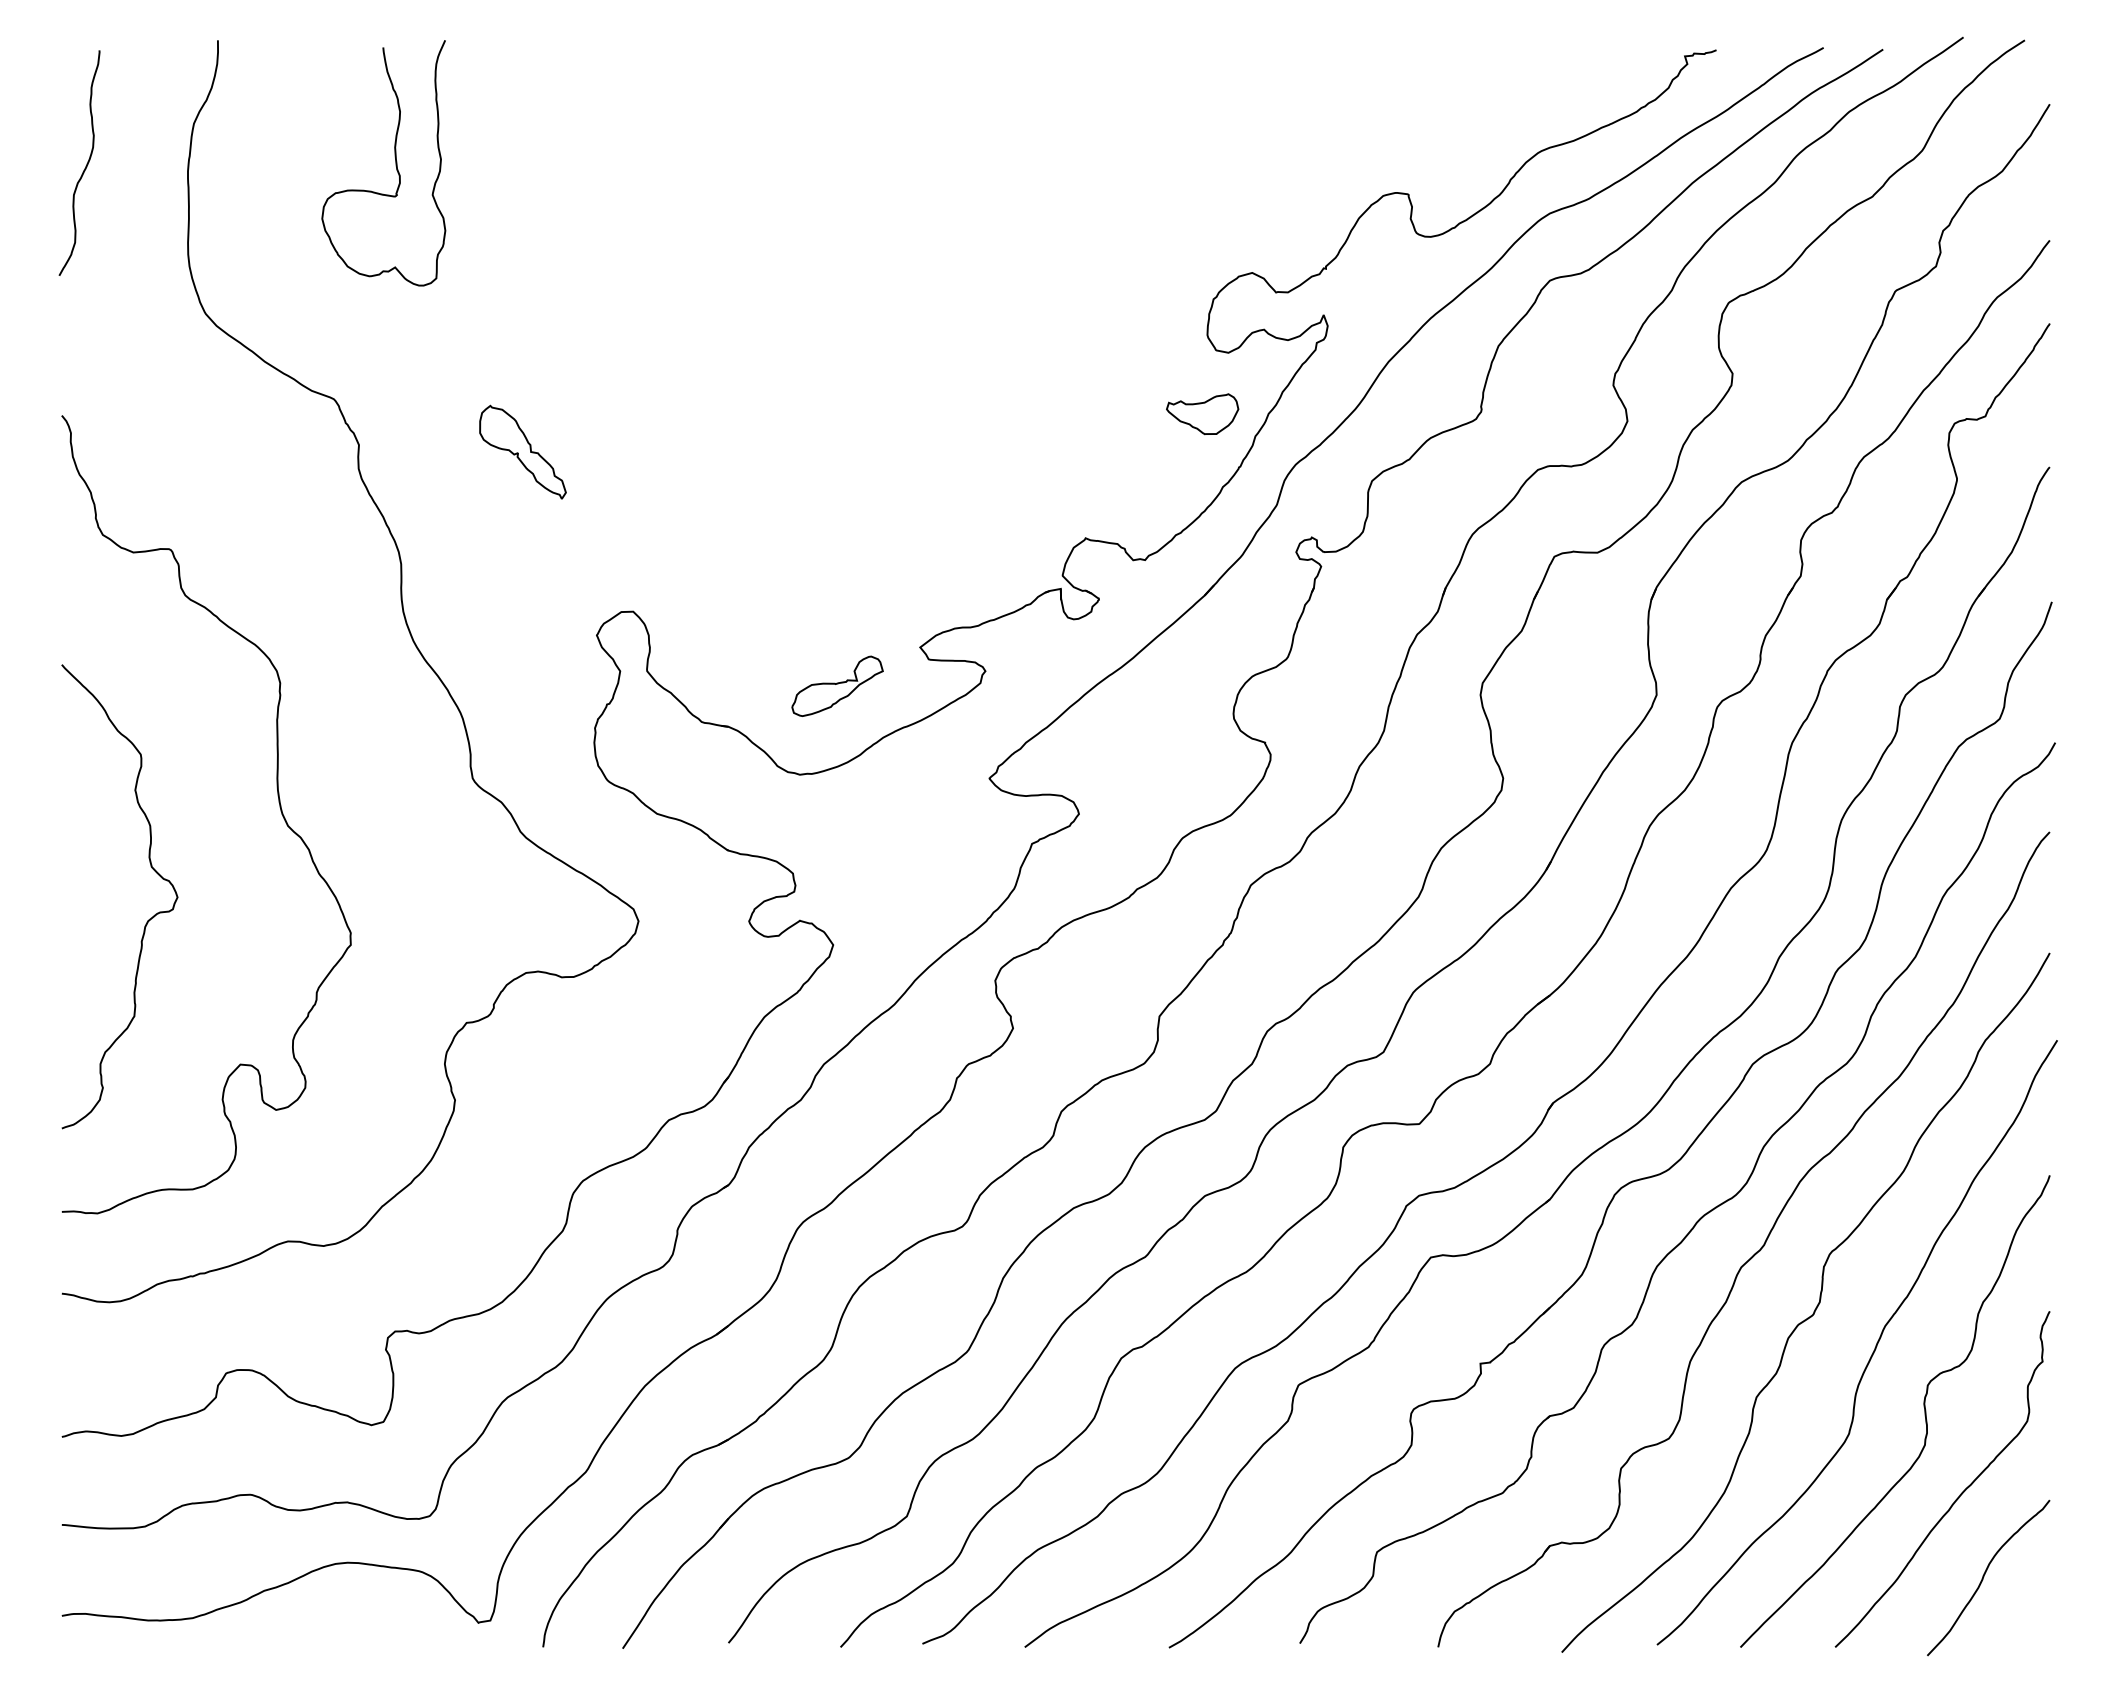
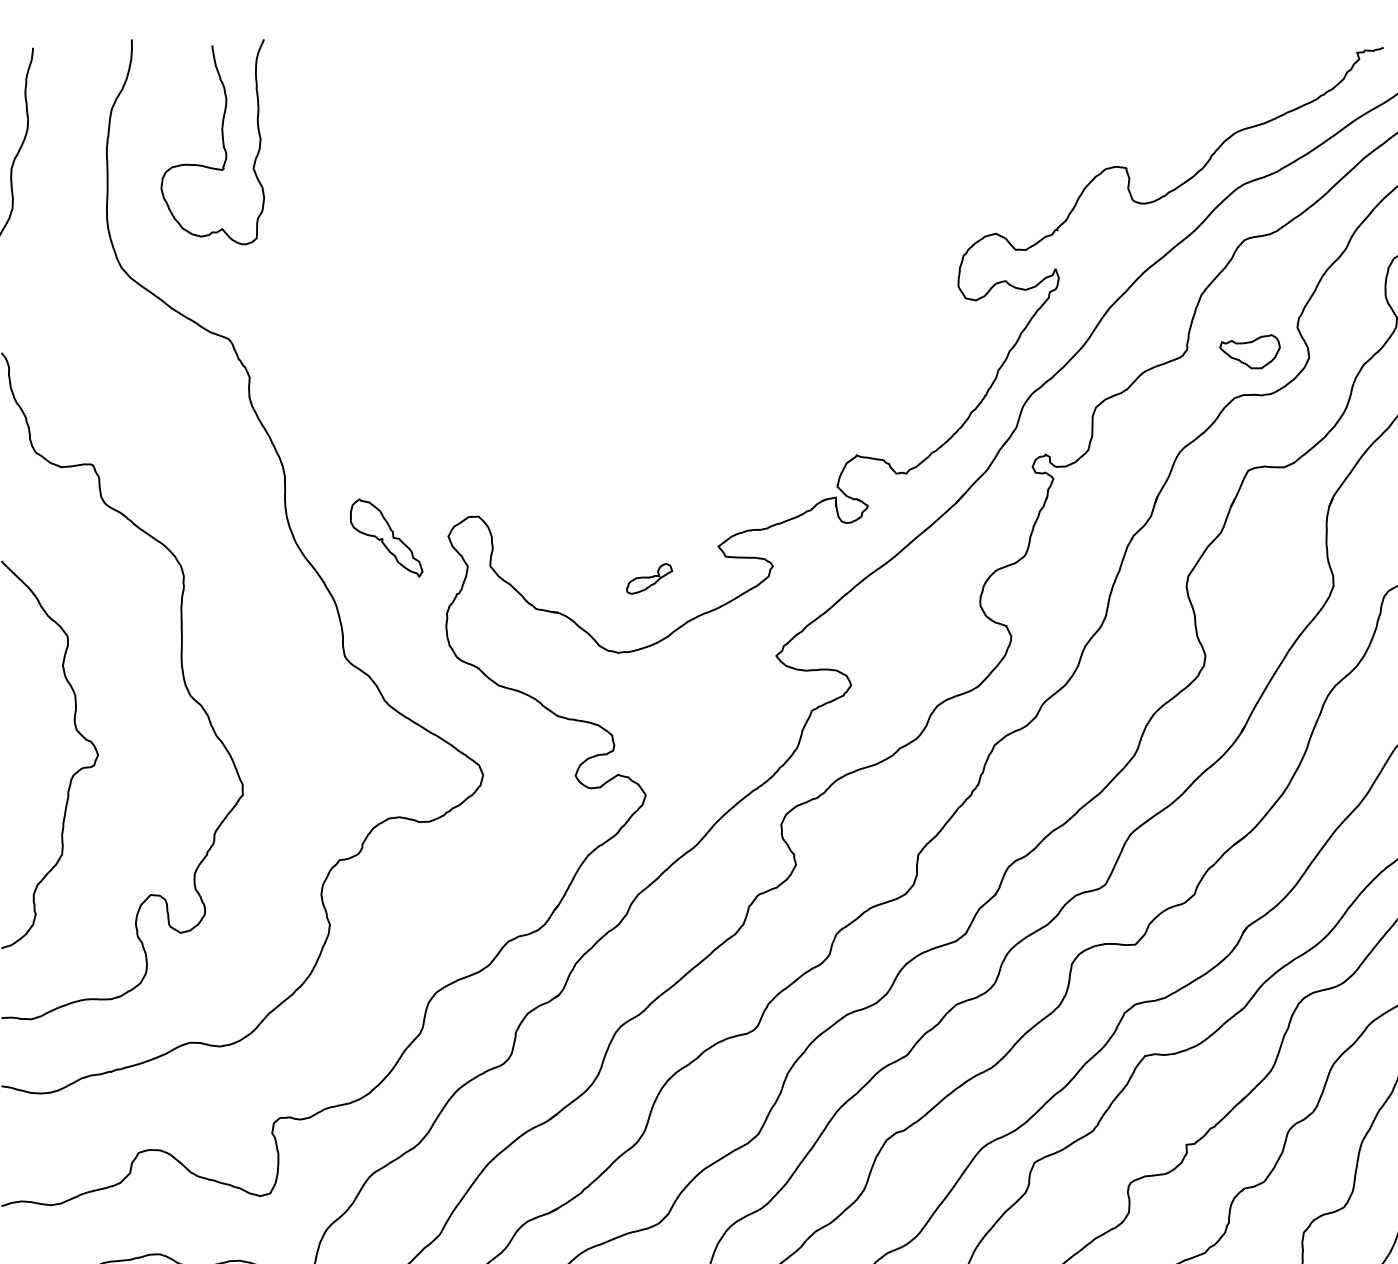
curve: (395, 163) -> (222, 142), moved
part: (1202, 414) -> (1249, 351), moved
part: (522, 451) -> (386, 537), moved
part: (837, 685) -> (649, 578), size x0.6

